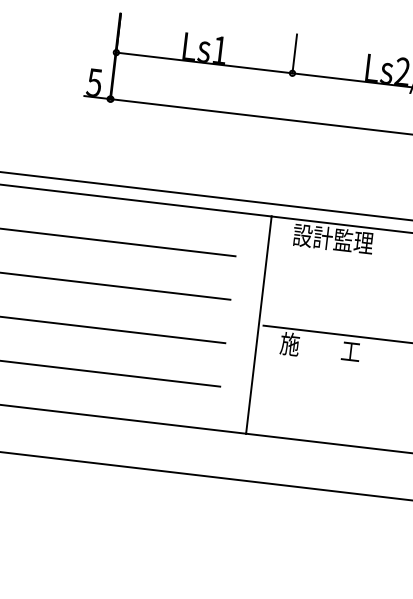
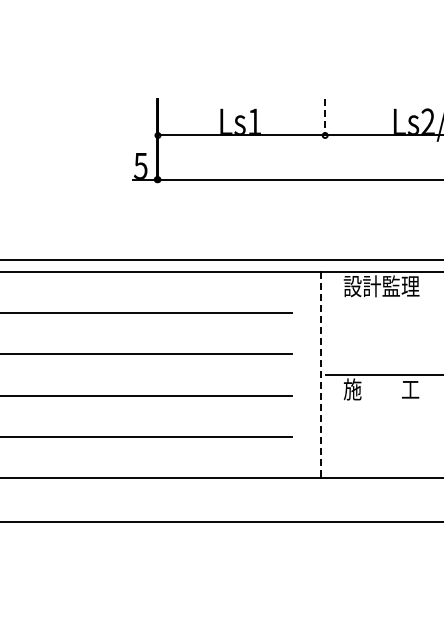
line: (295, 54) -> (325, 117), solid -> dashed
line: (258, 325) -> (321, 375), solid -> dashed

